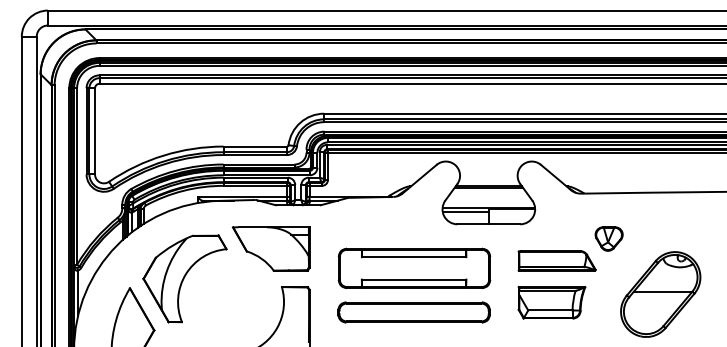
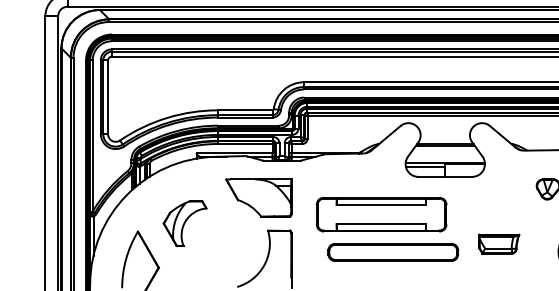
part: (556, 260) -> (503, 207), removed
part: (184, 278) -> (184, 223), size x0.6
part: (551, 302) -> (498, 243), size x0.7
part: (413, 312) -> (392, 252), moved

